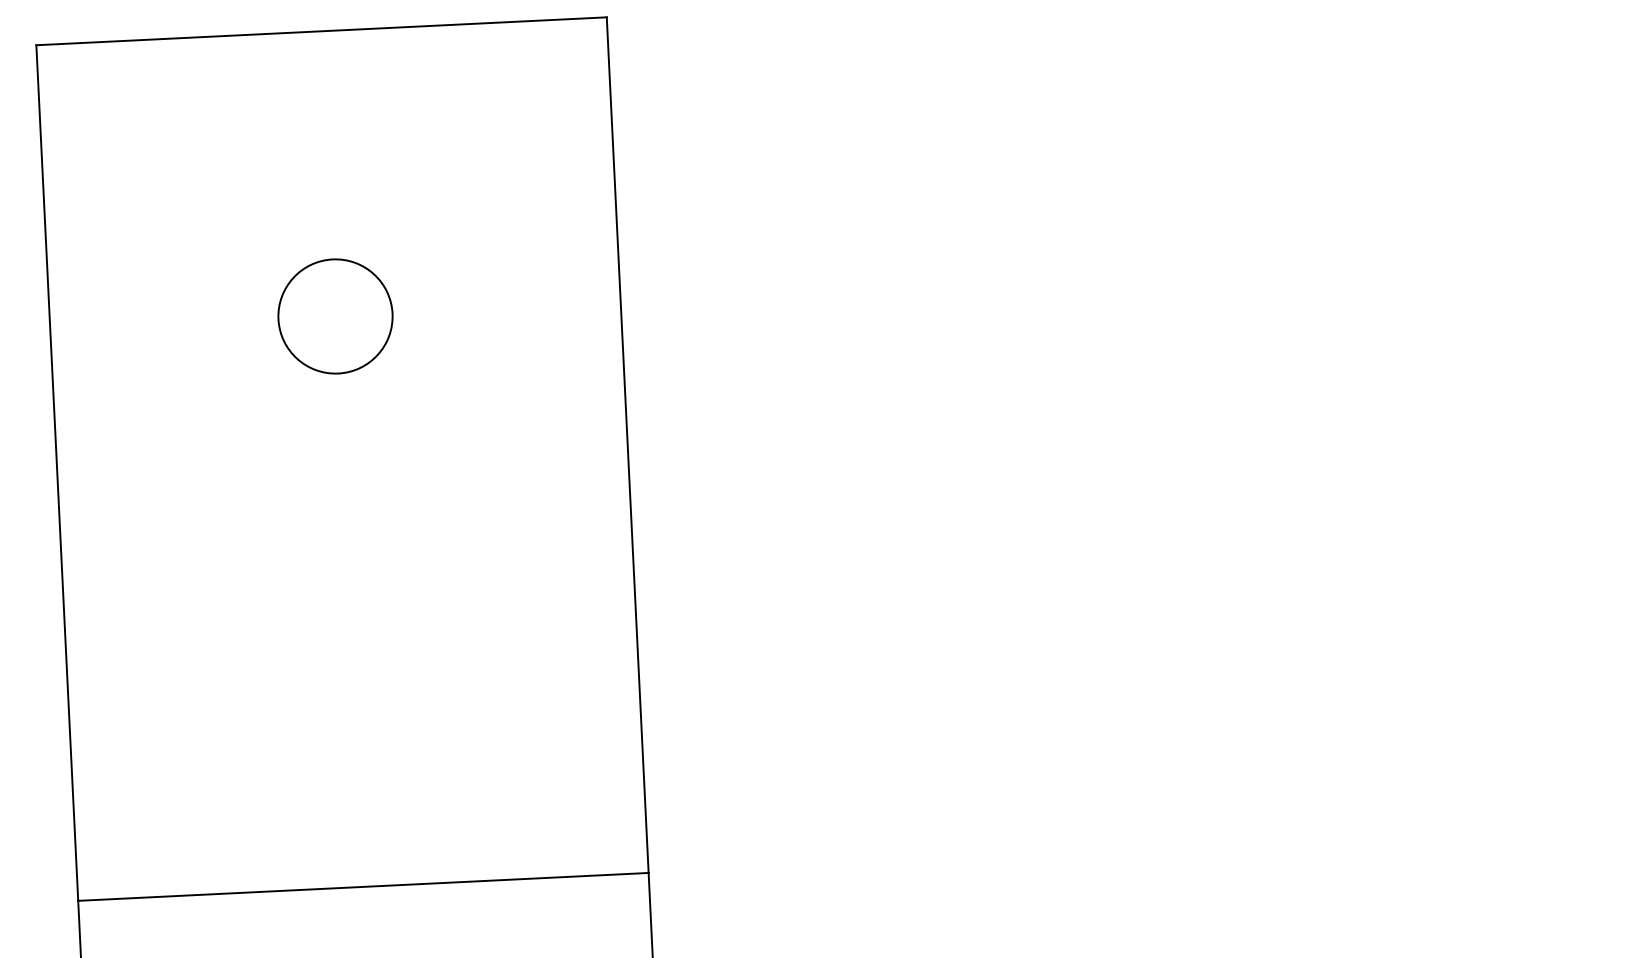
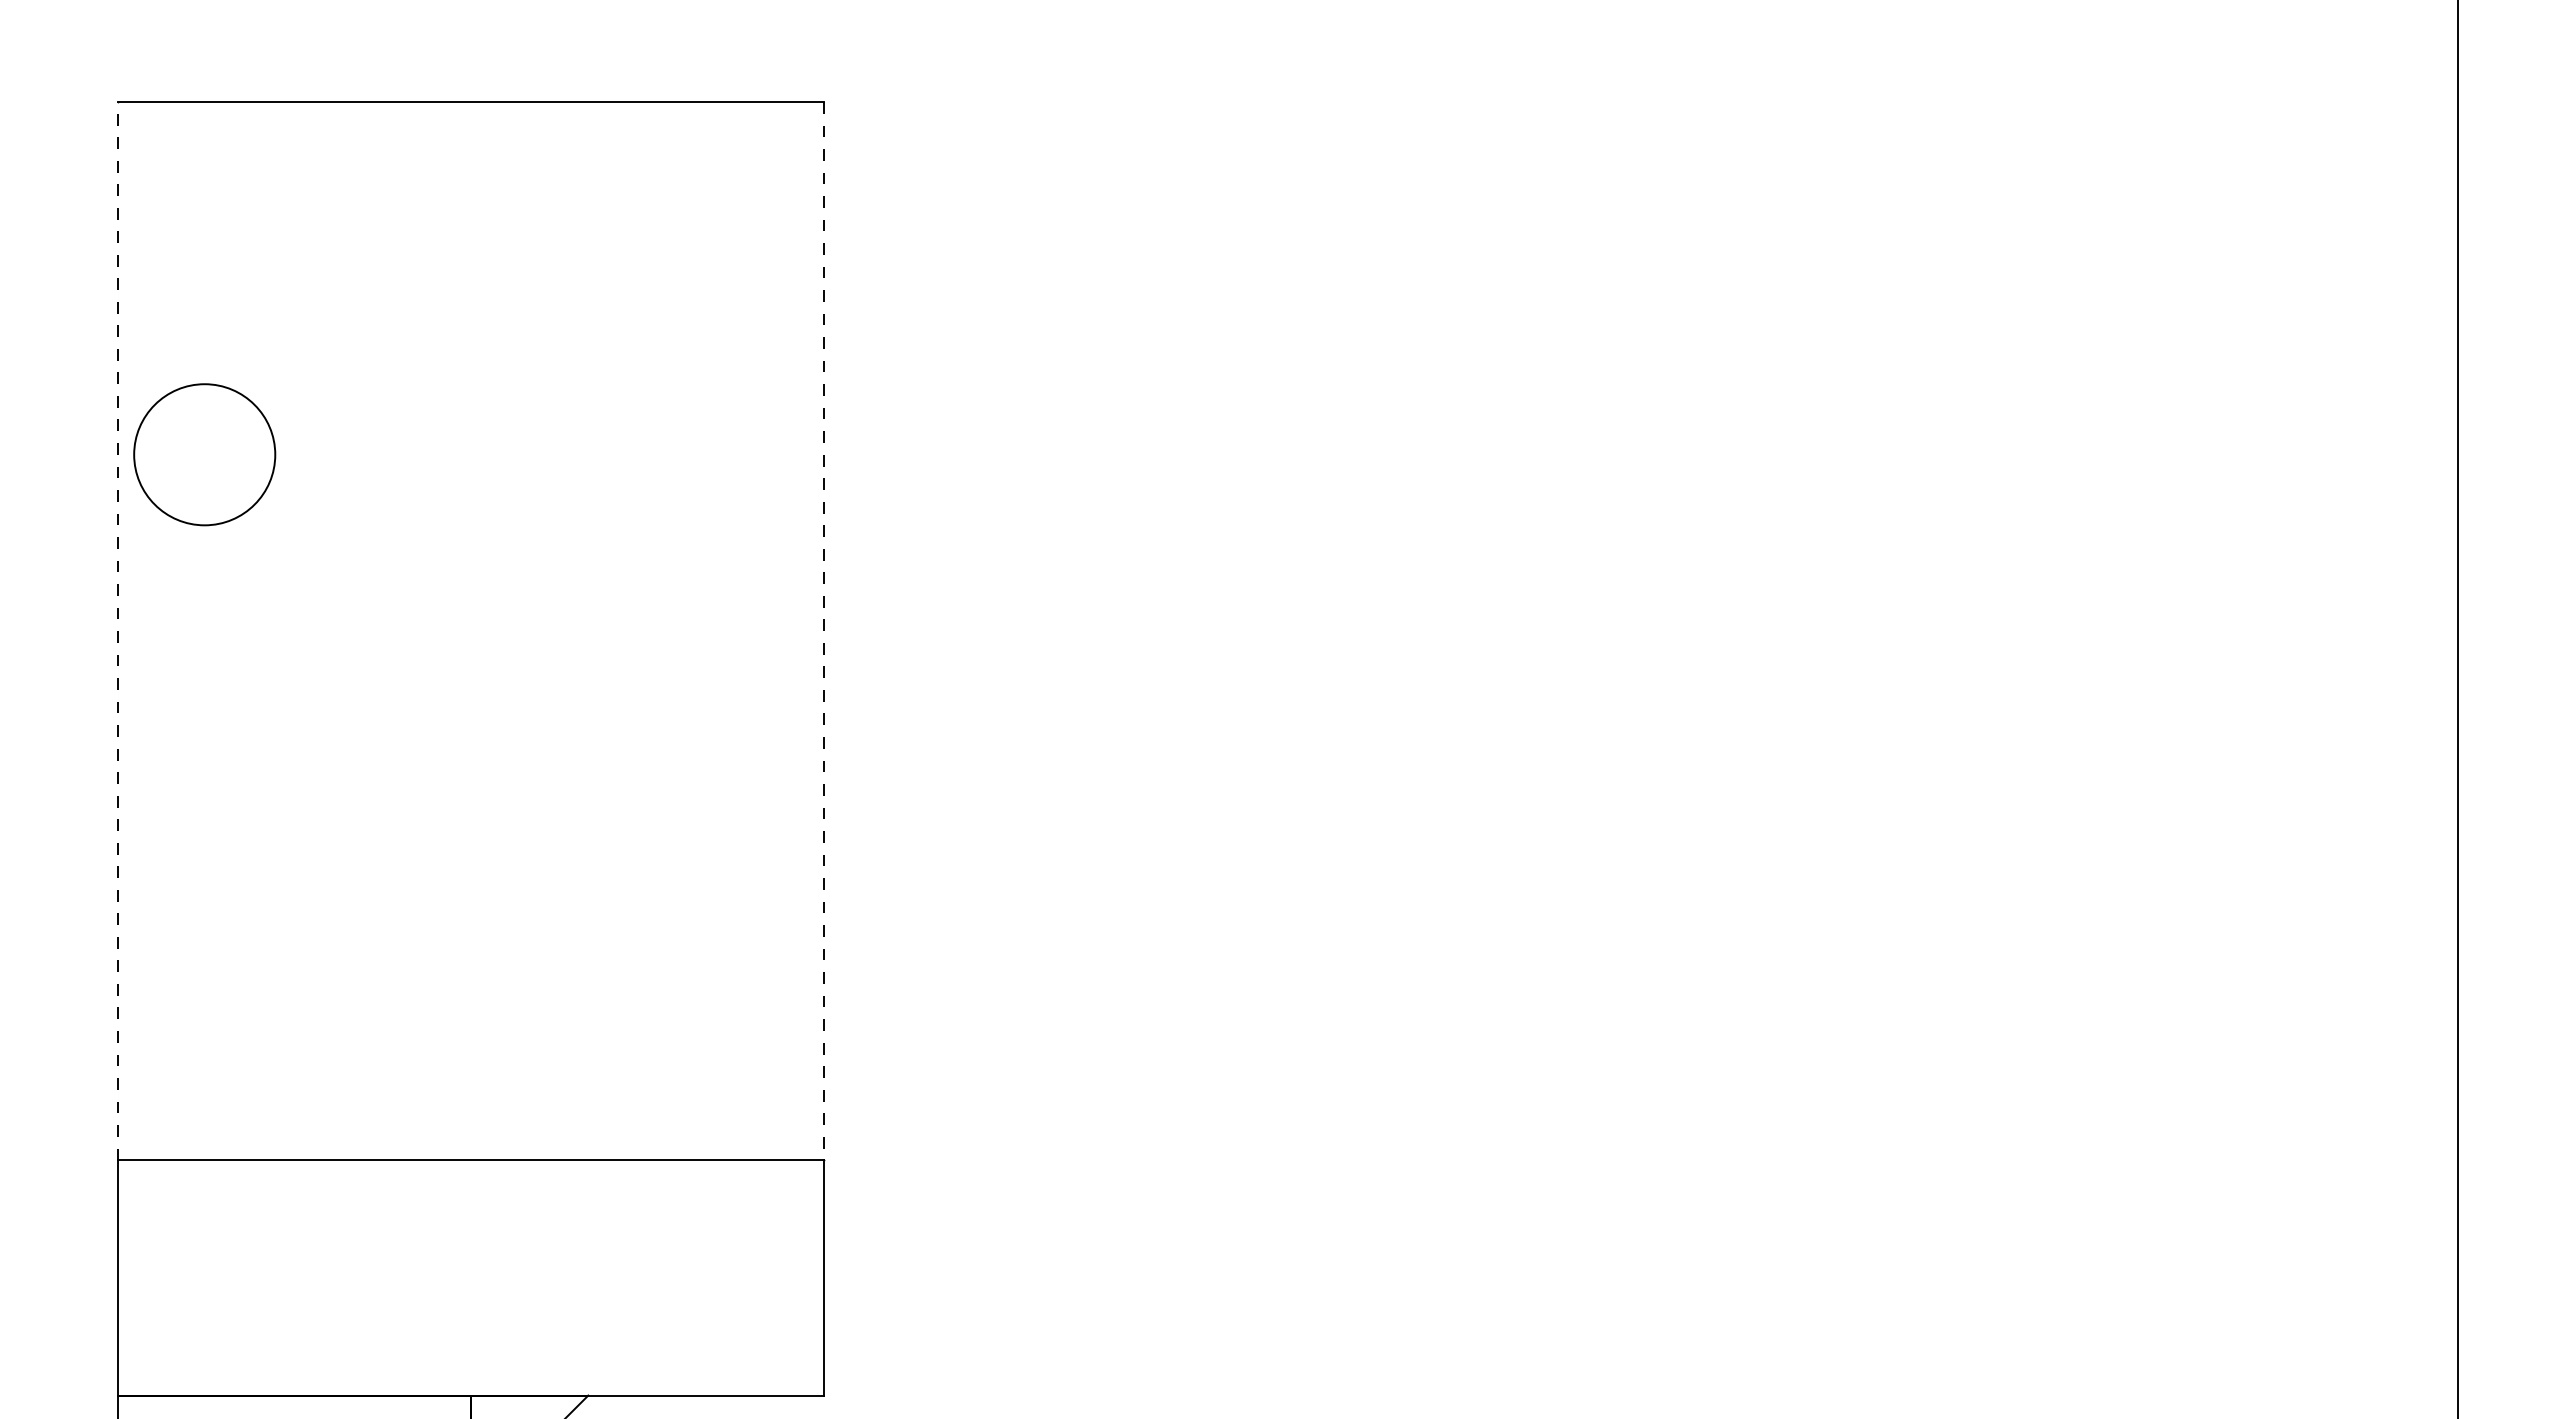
circle: (335, 316) -> (204, 454), moved
line: (627, 445) -> (823, 631), solid -> dashed
line: (56, 472) -> (117, 630), solid -> dashed

